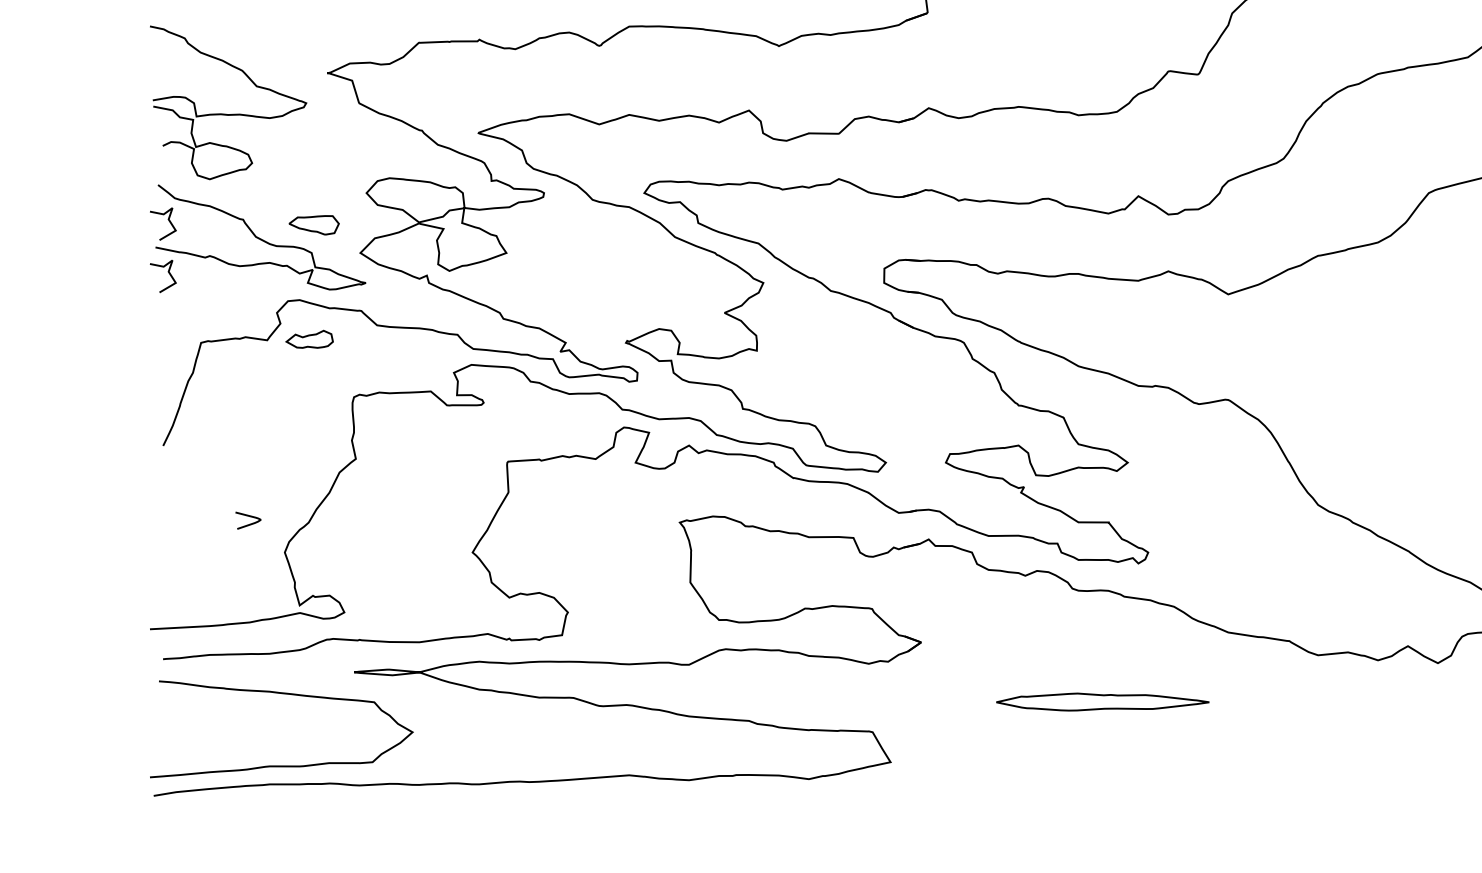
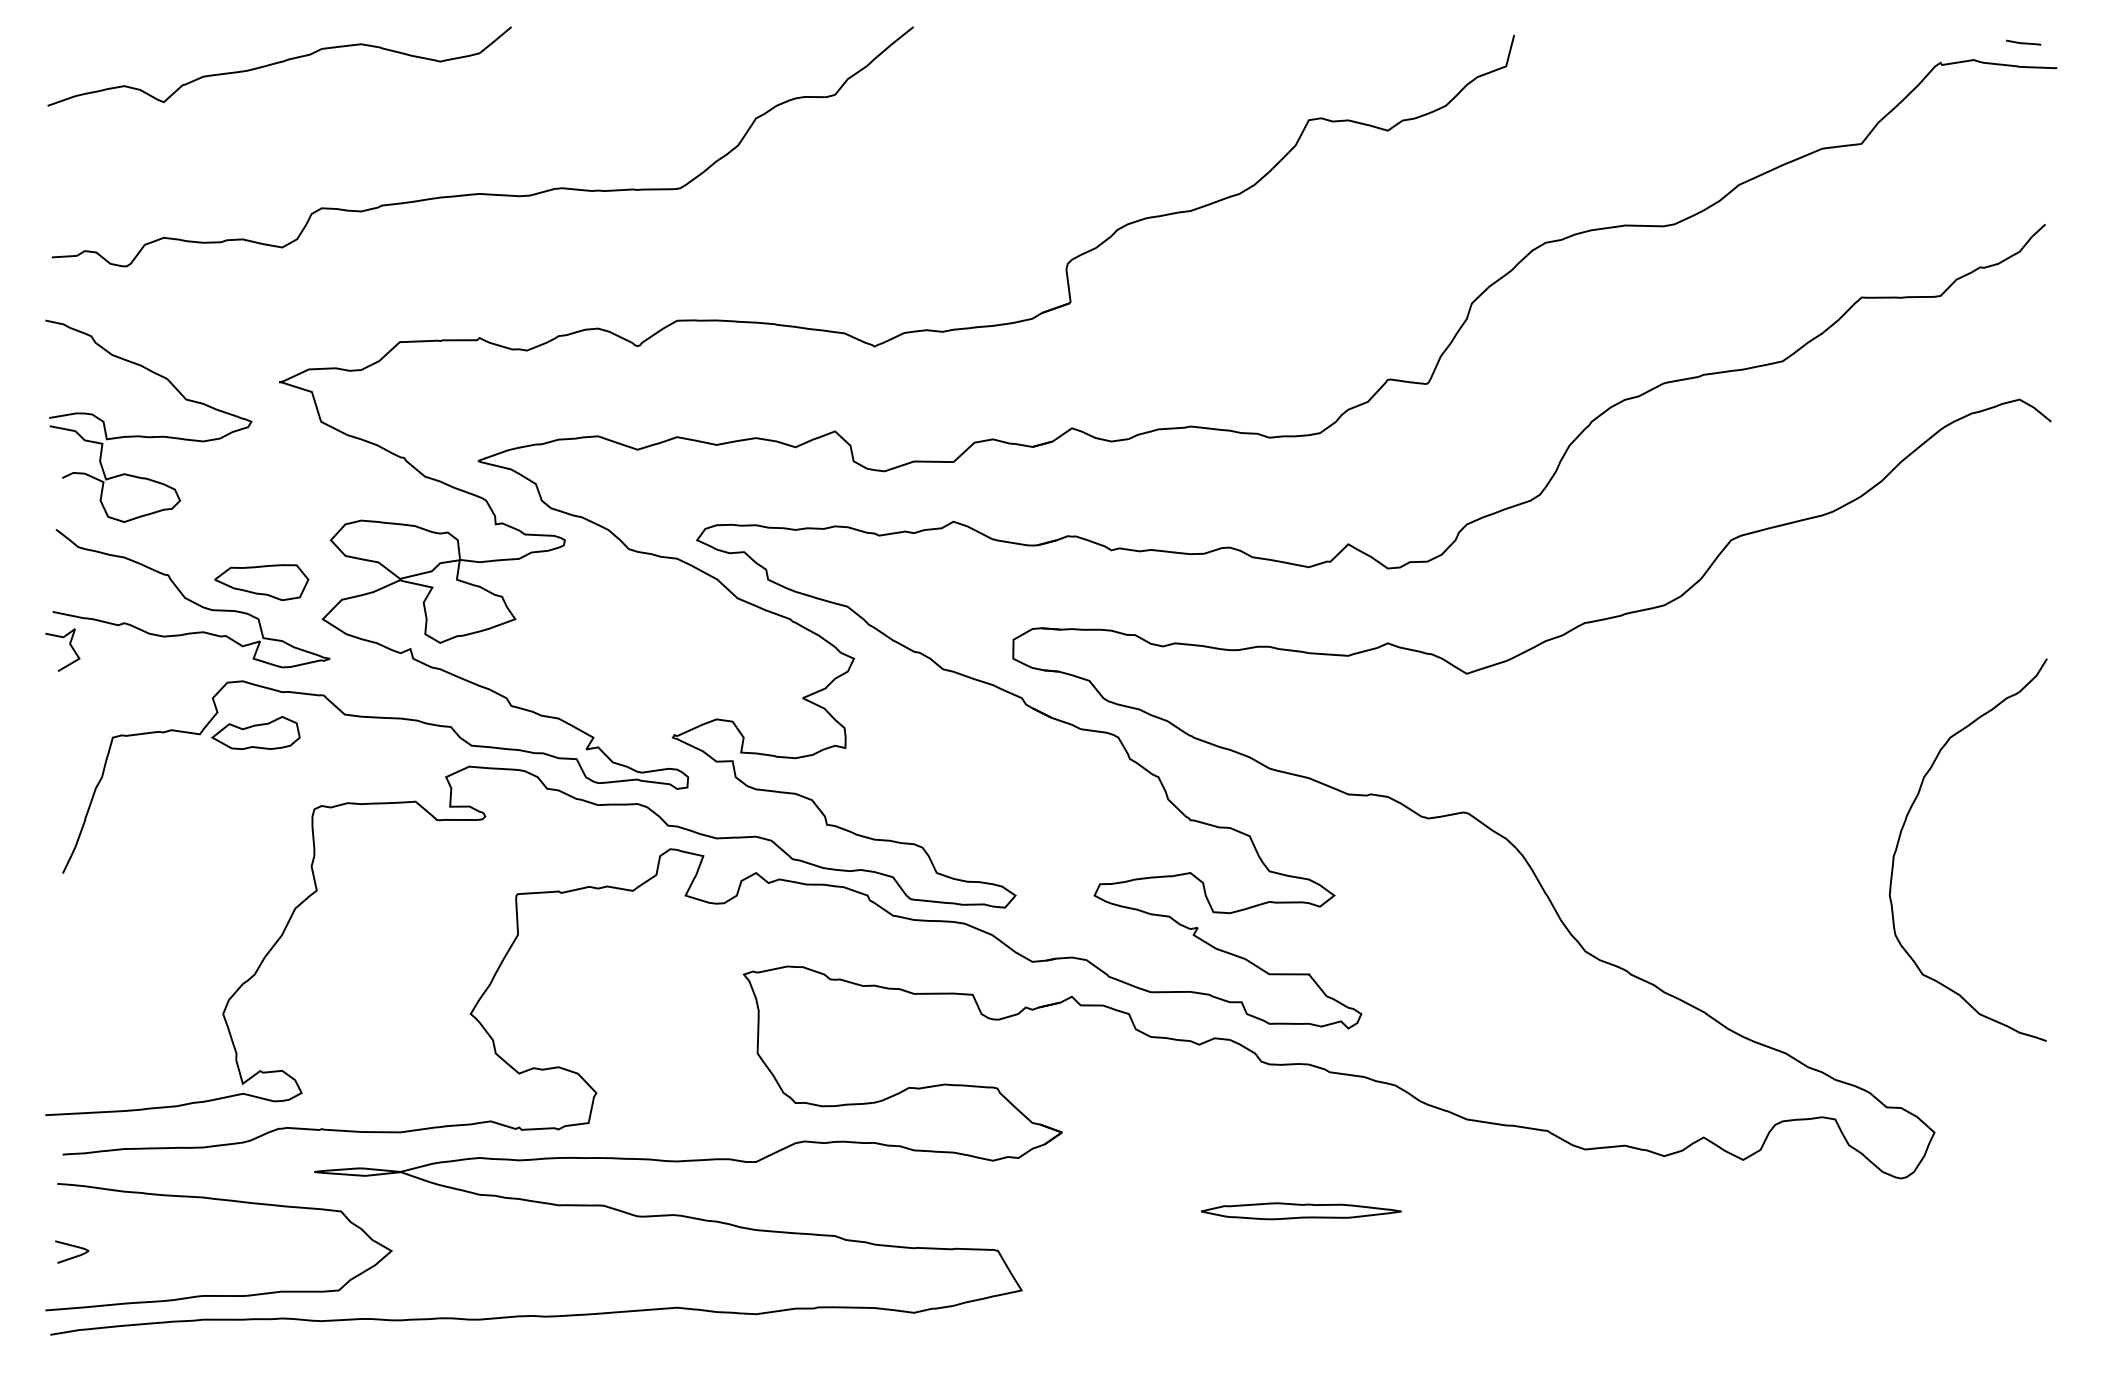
curve: (169, 221) -> (70, 577), removed
part: (313, 225) -> (261, 582), size x1.43
part: (309, 338) -> (255, 732), size x1.43
curve: (250, 517) -> (74, 1247), moved
part: (1102, 702) -> (1300, 1211), size x0.71

